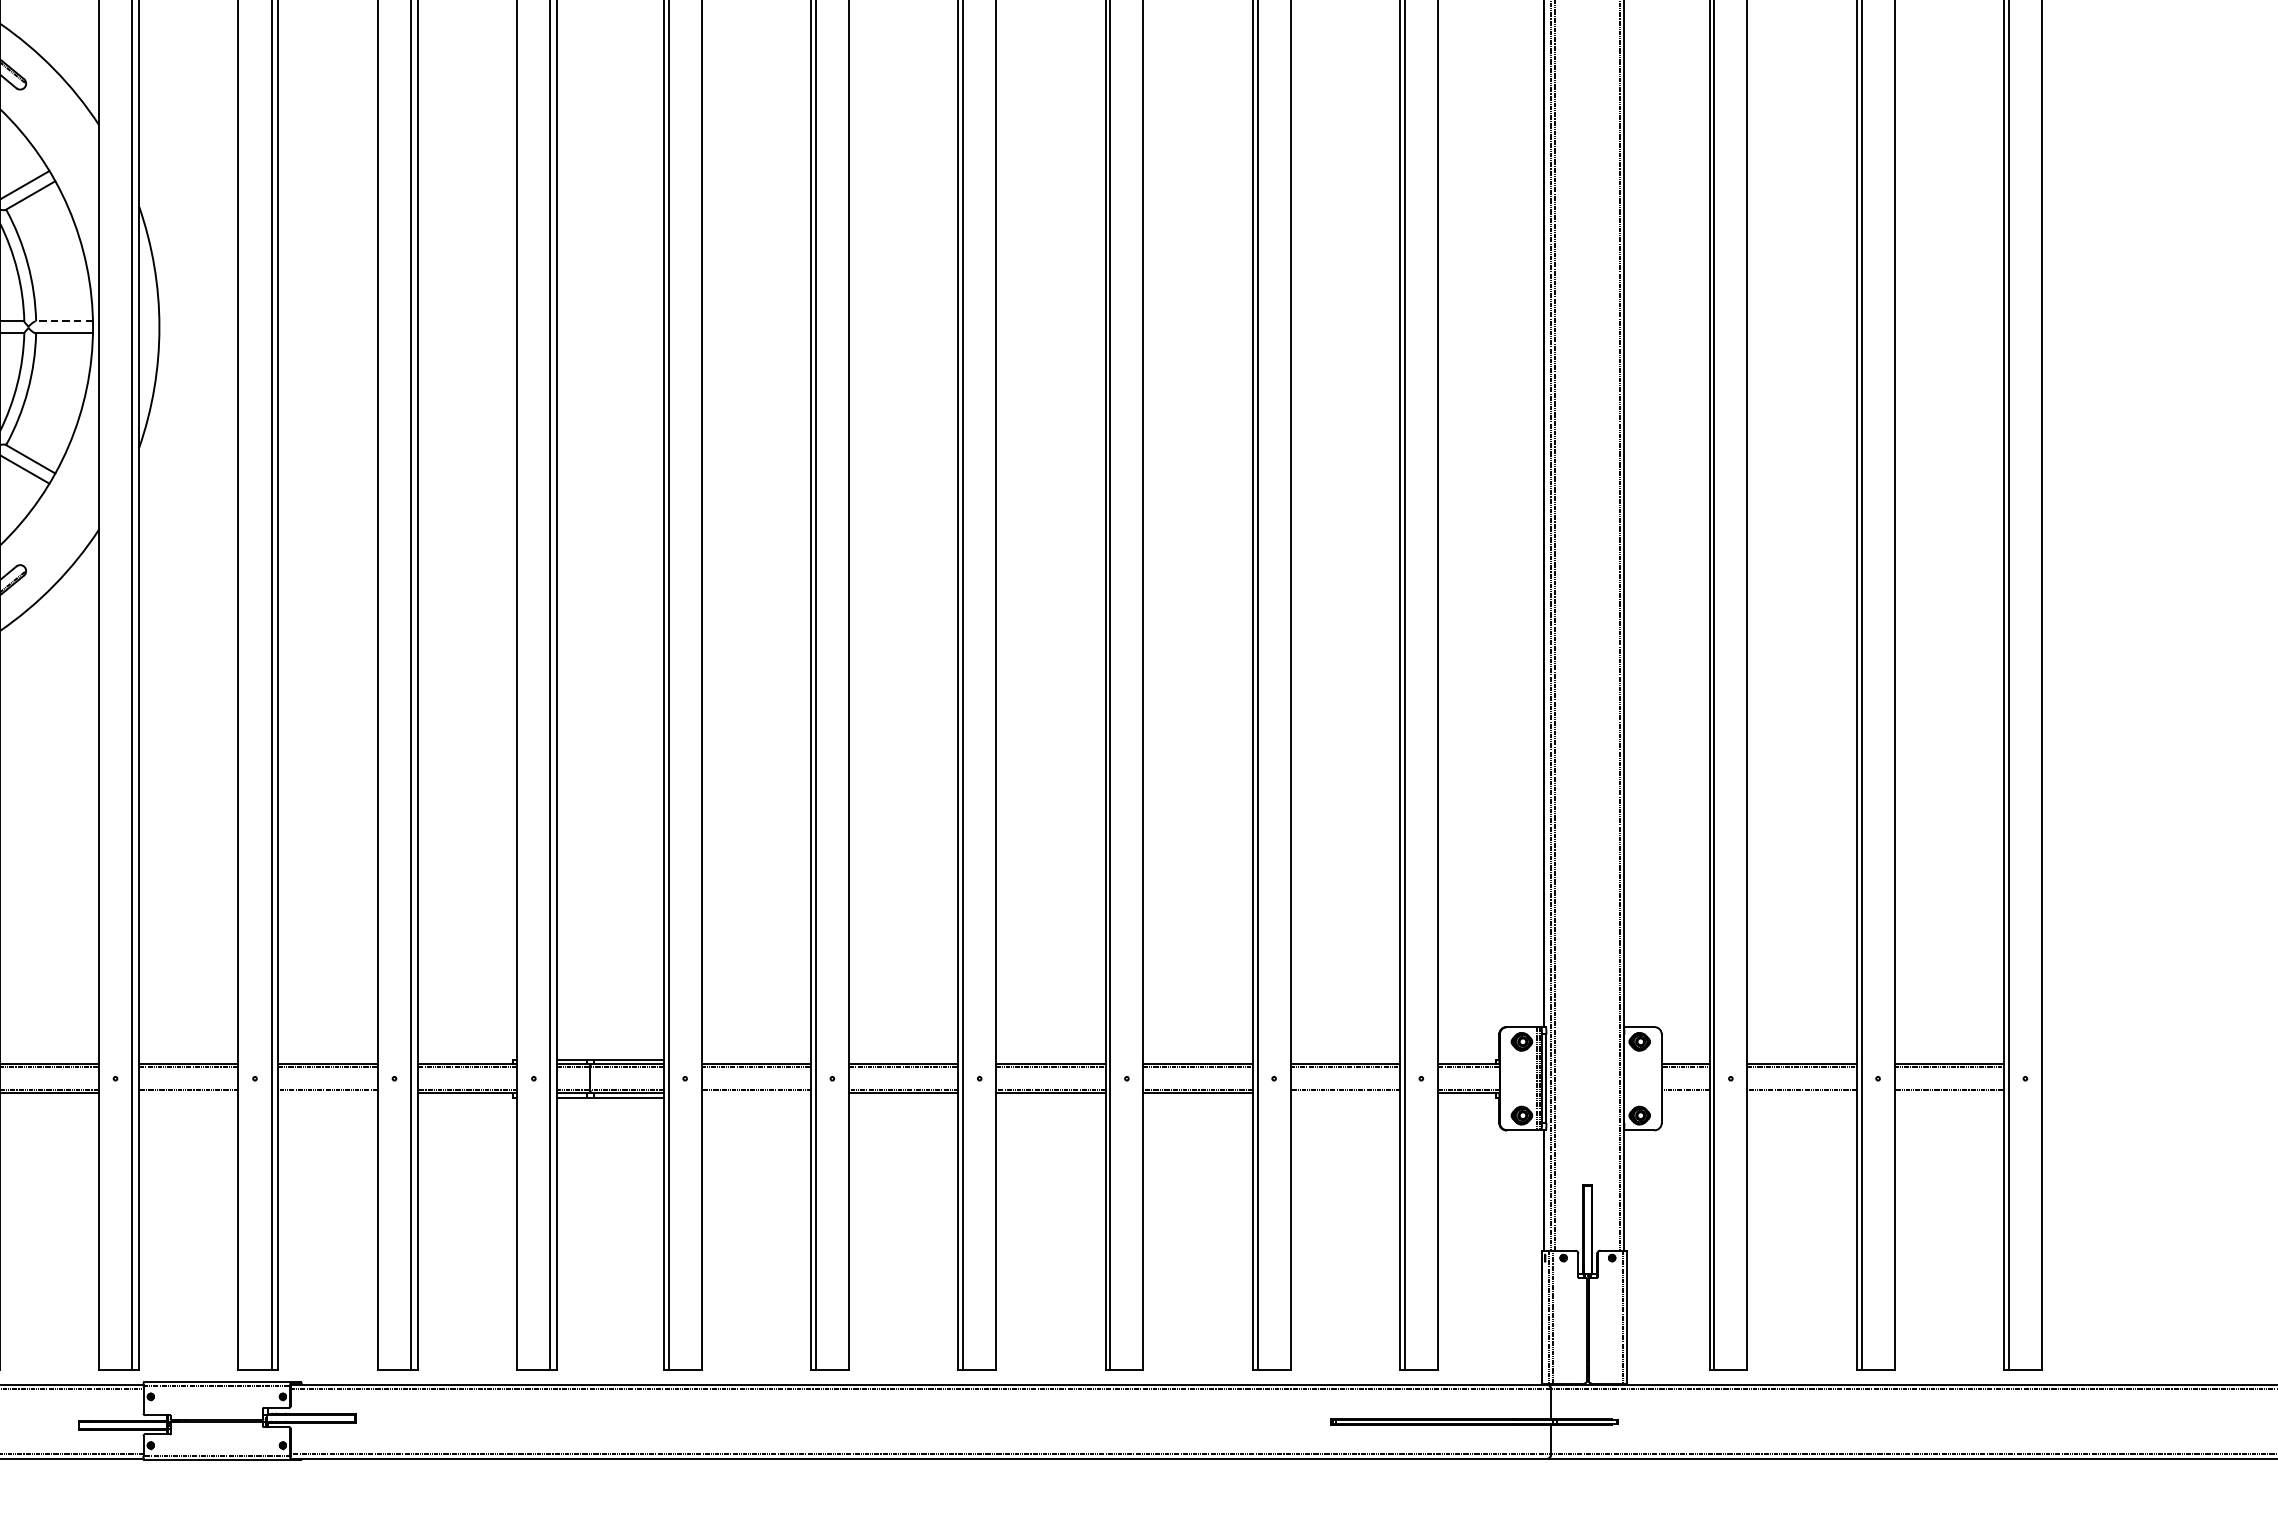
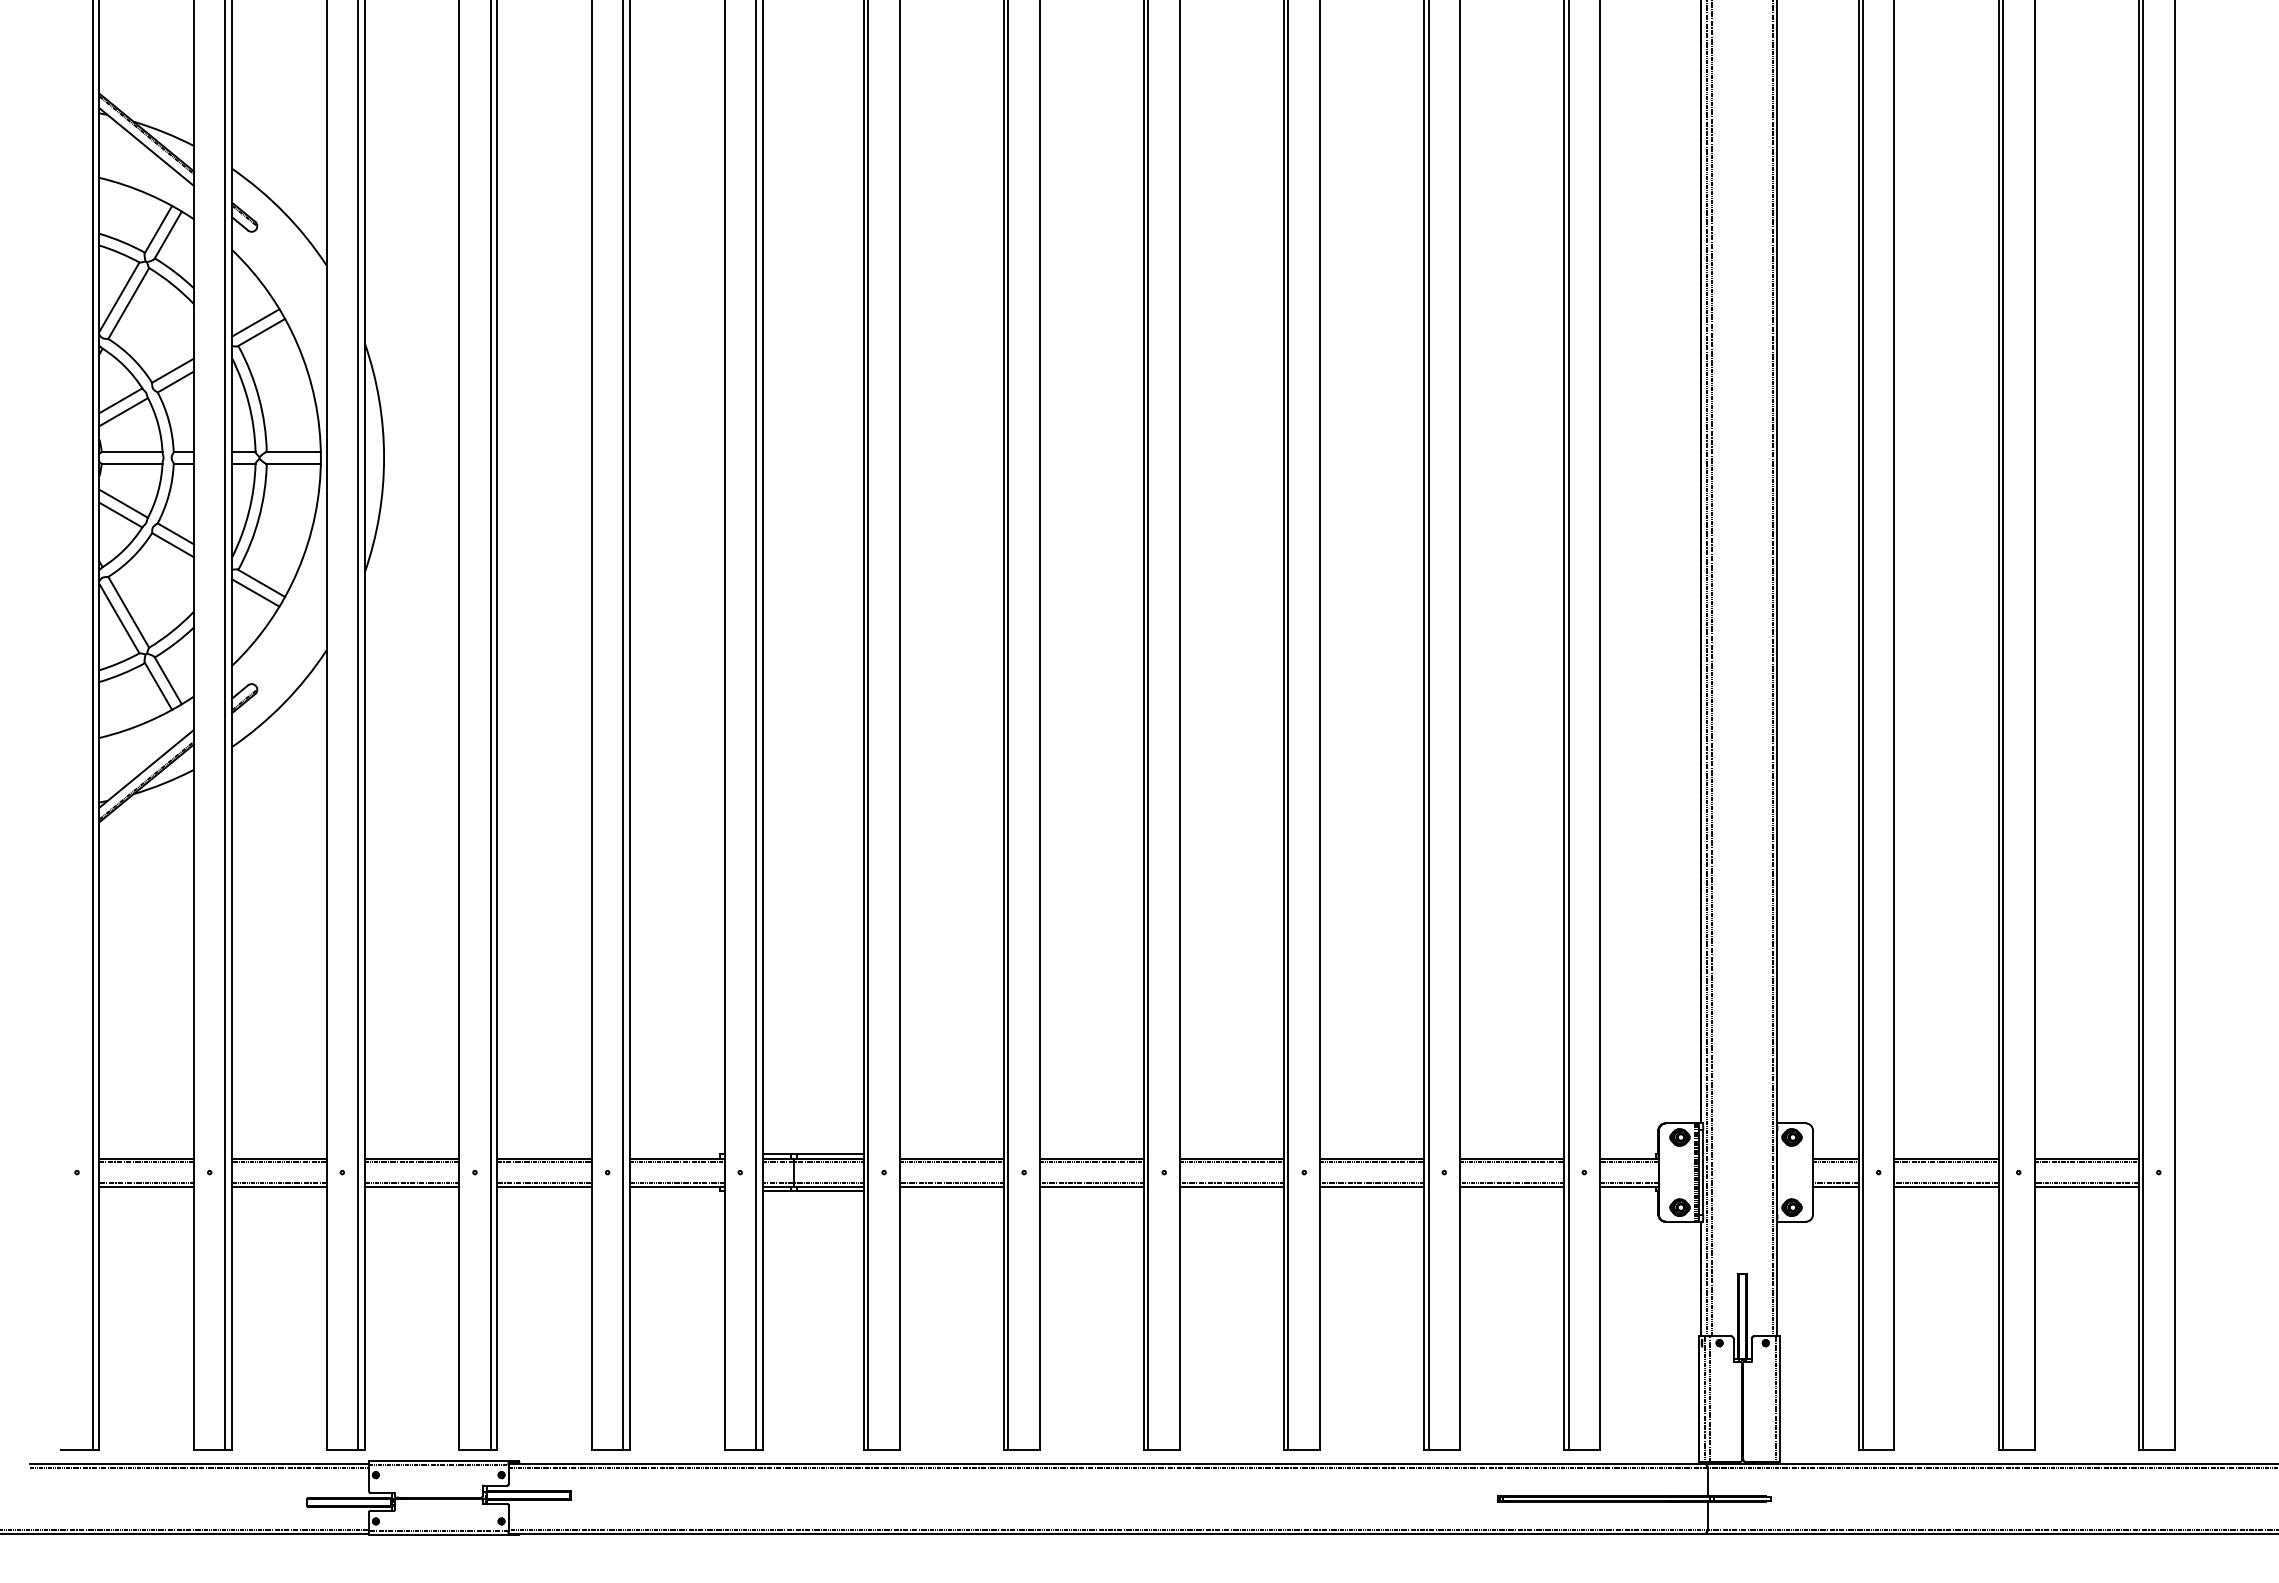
line: (64, 321) -> (293, 452), dashed -> solid
line: (188, 1093) -> (411, 1186), added
line: (328, 1093) -> (544, 1186), added
line: (756, 1093) -> (951, 1186), added
line: (1345, 1093) -> (1512, 1186), added
line: (1685, 1093) -> (1835, 1186), added
line: (1802, 1093) -> (1946, 1186), added
line: (1949, 1093) -> (2086, 1186), added

